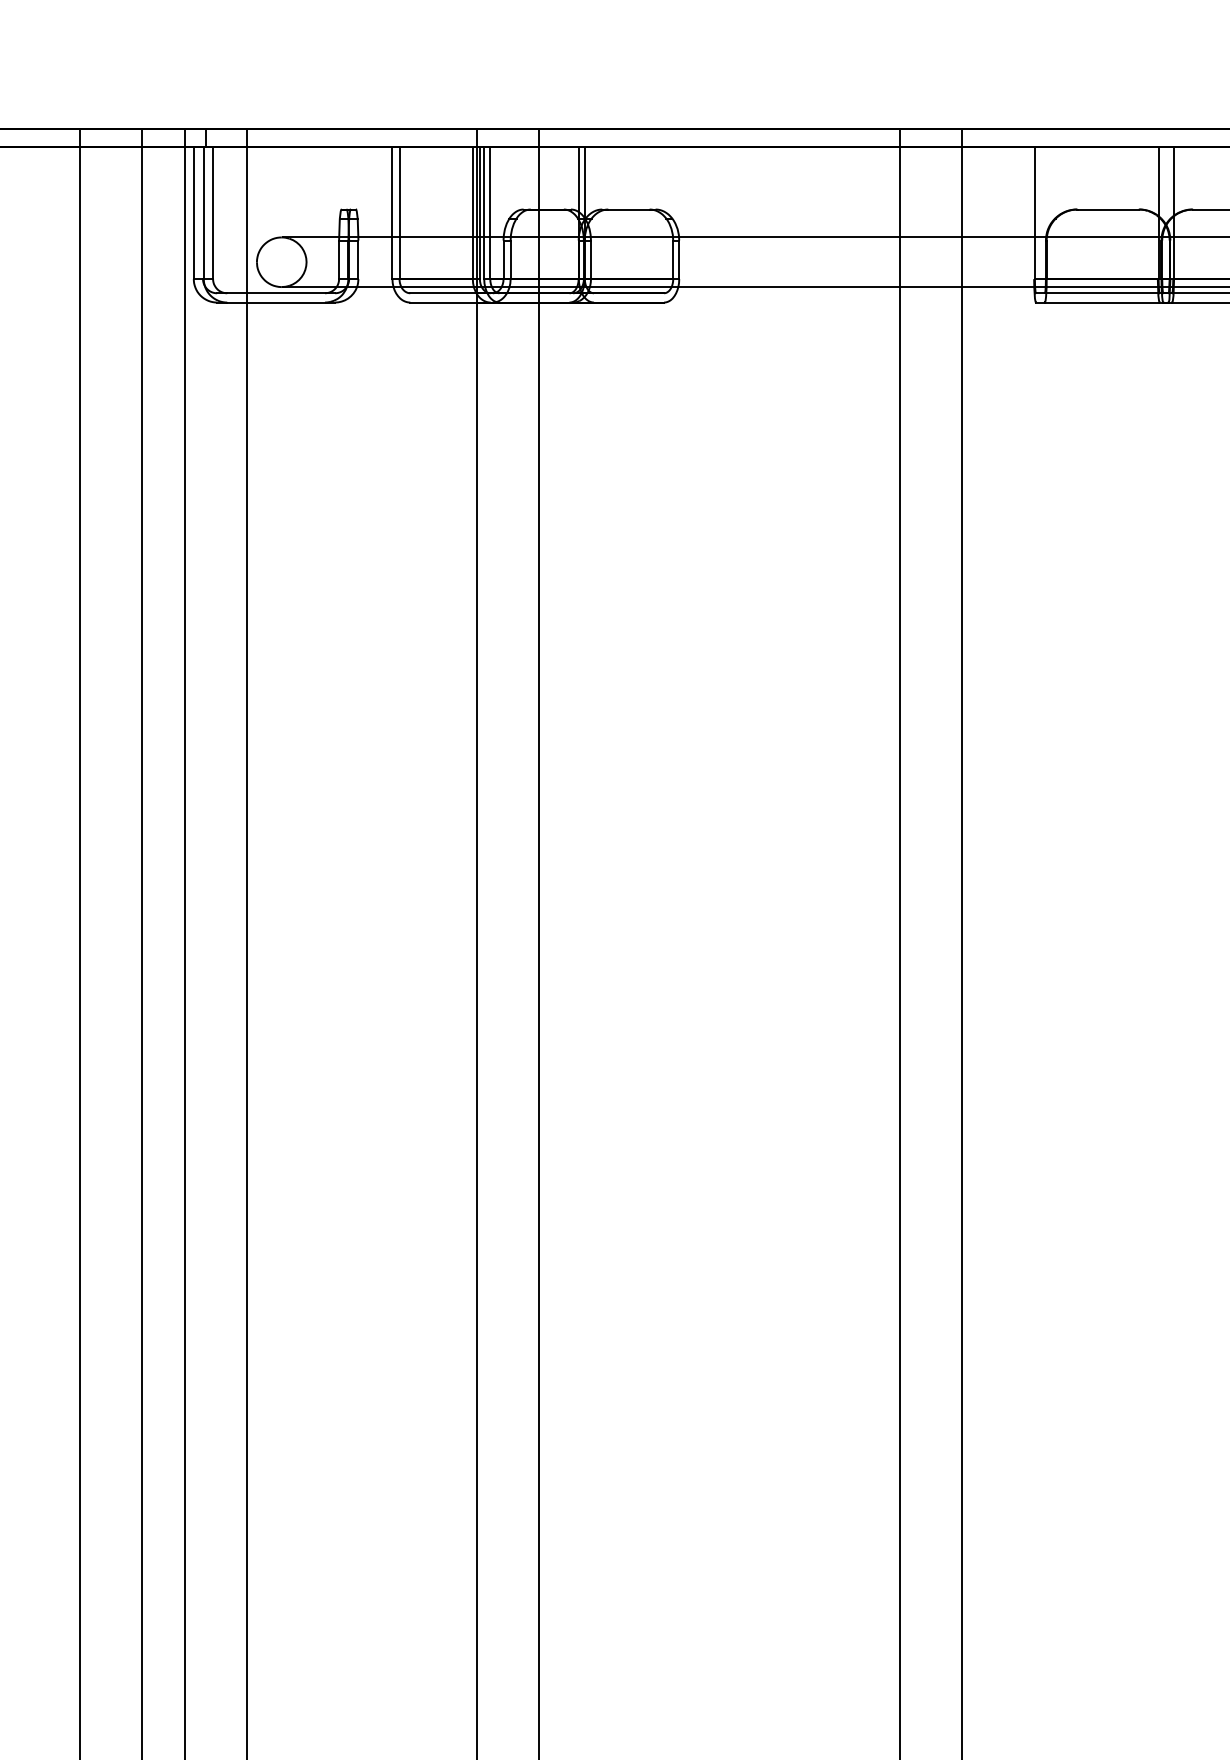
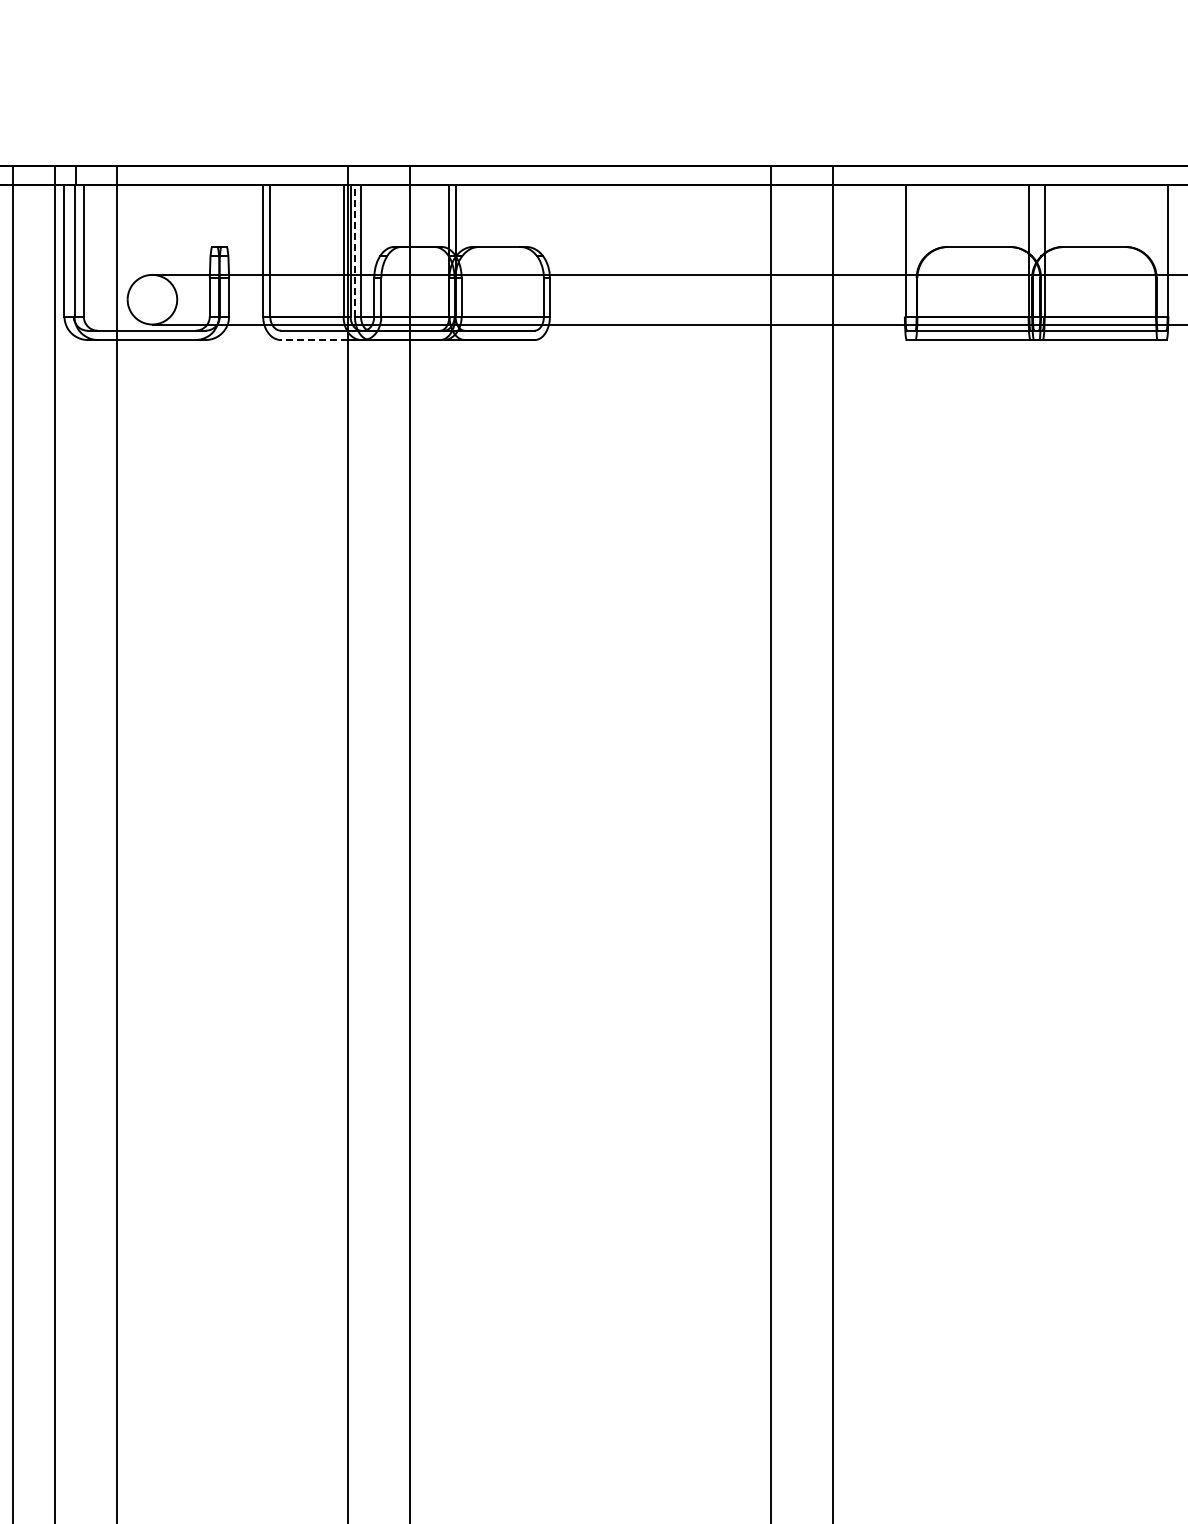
line: (484, 213) -> (355, 250), solid -> dashed
line: (443, 302) -> (314, 339), solid -> dashed

